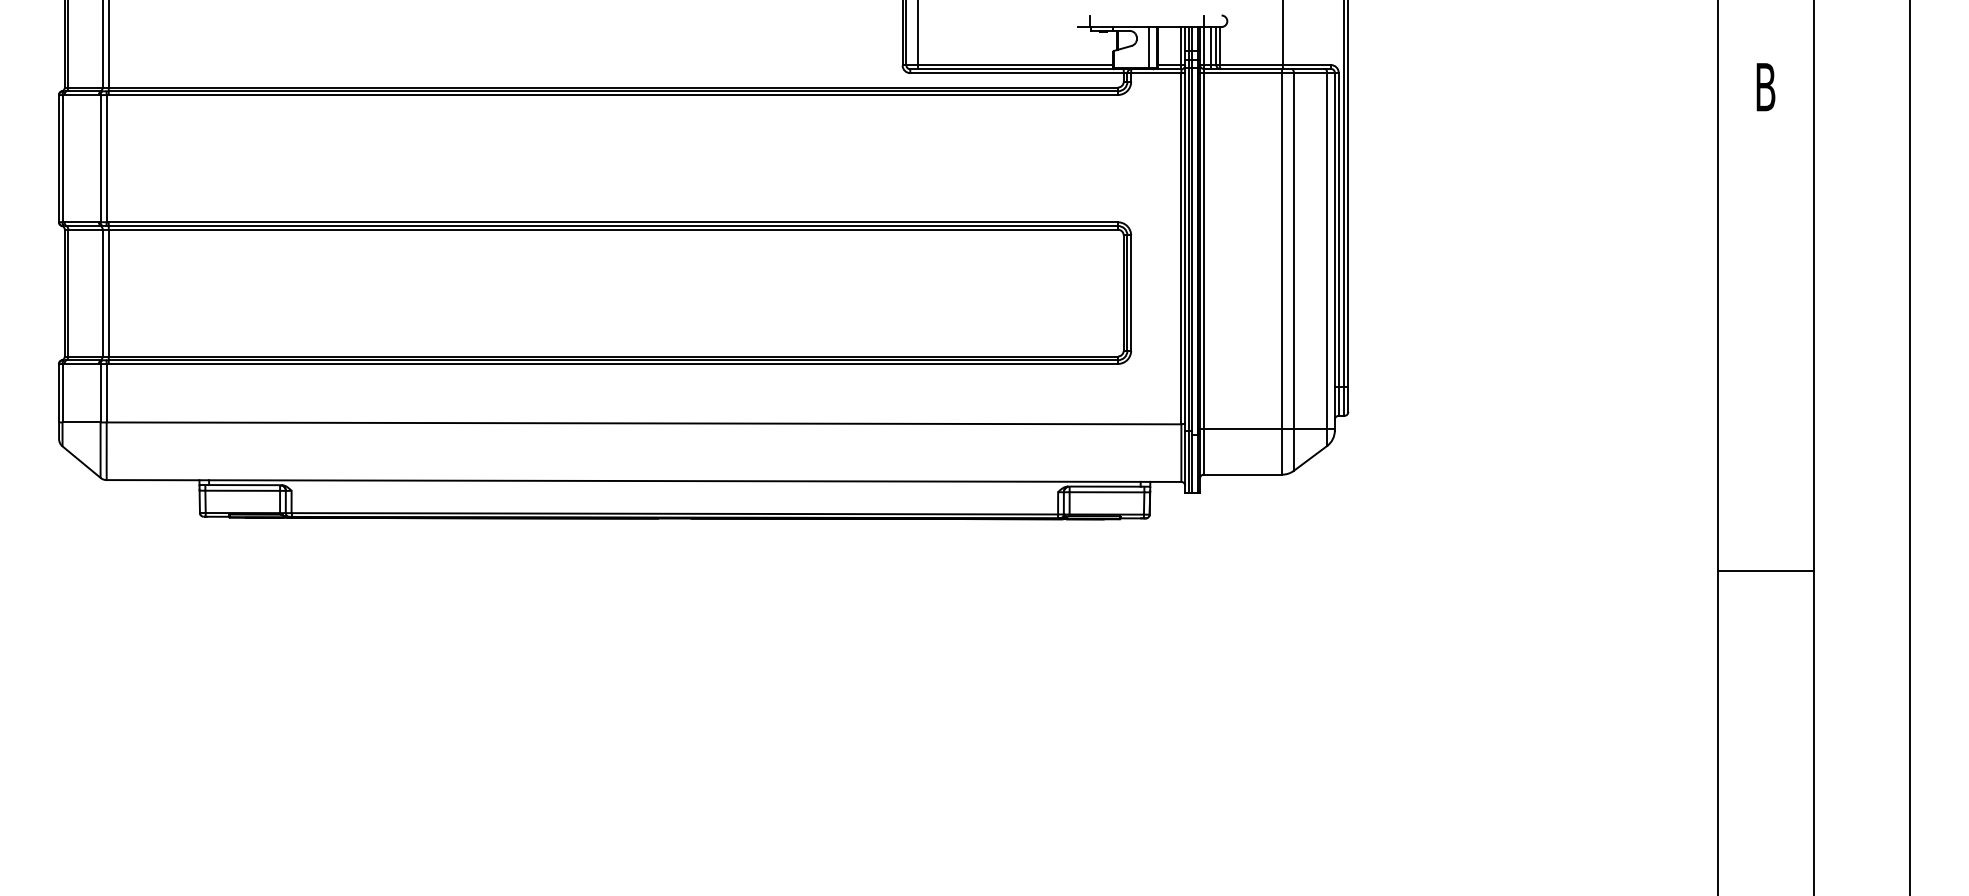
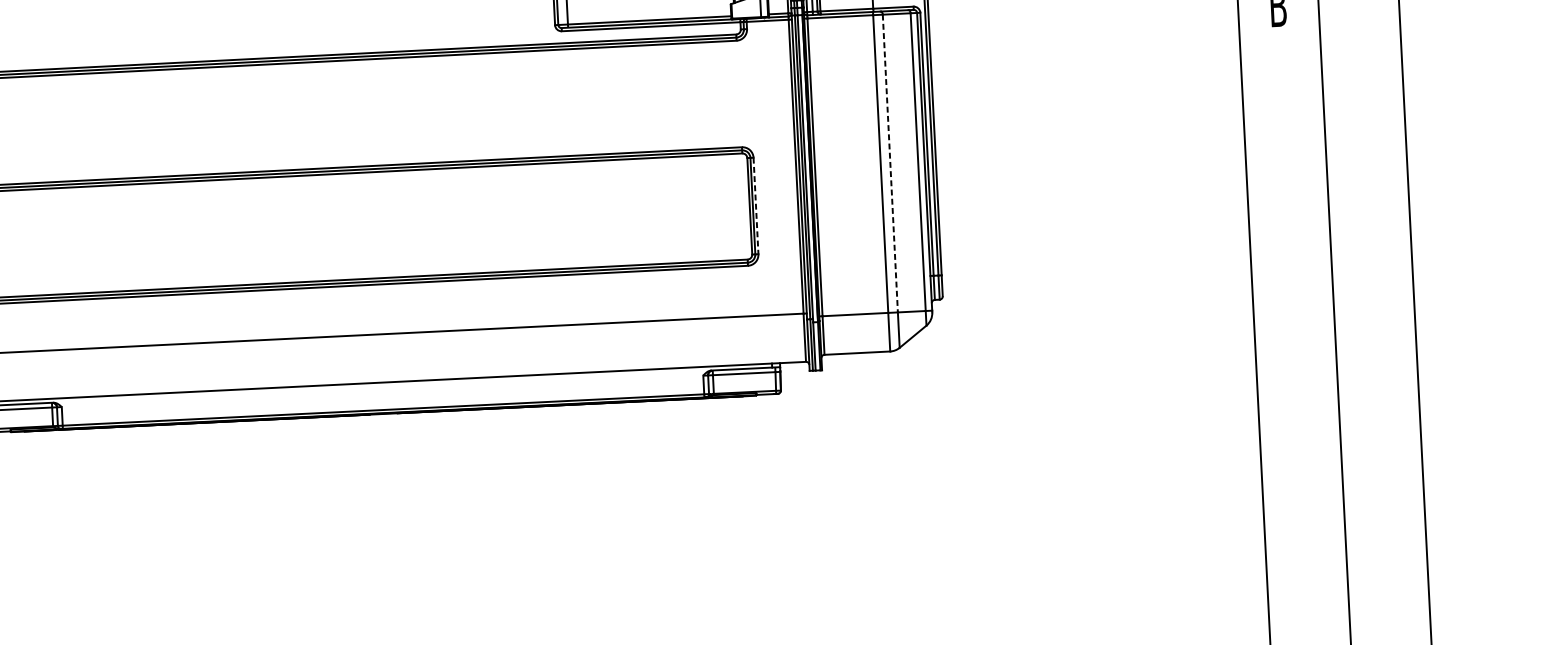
line: (1293, 250) -> (890, 163), solid -> dashed
line: (1131, 293) -> (756, 206), solid -> dashed
line: (1765, 570) -> (1298, 411), removed

